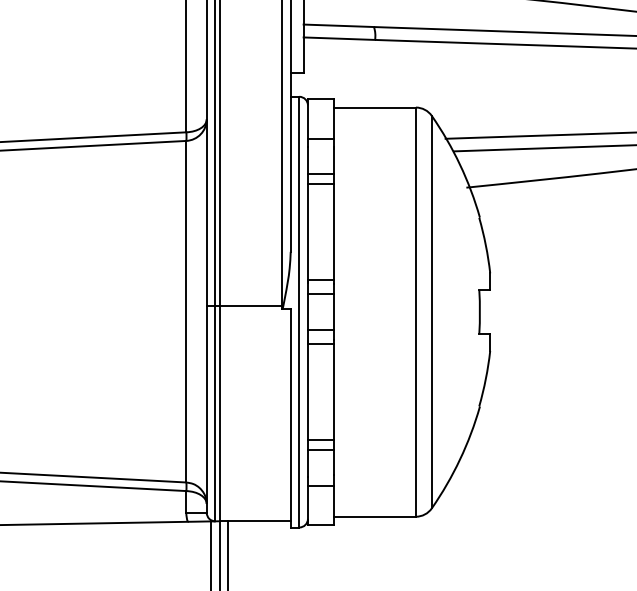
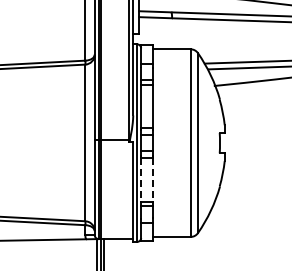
line: (308, 391) -> (141, 179), solid -> dashed
line: (334, 391) -> (153, 179), solid -> dashed

